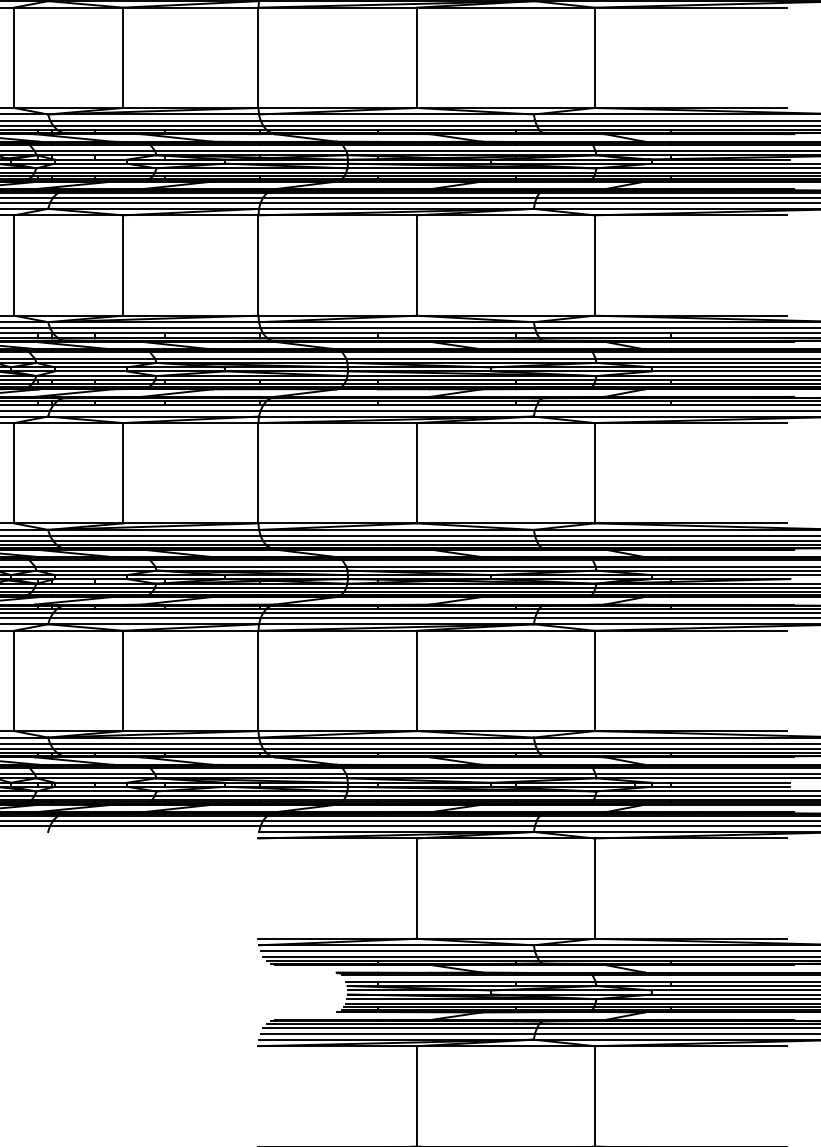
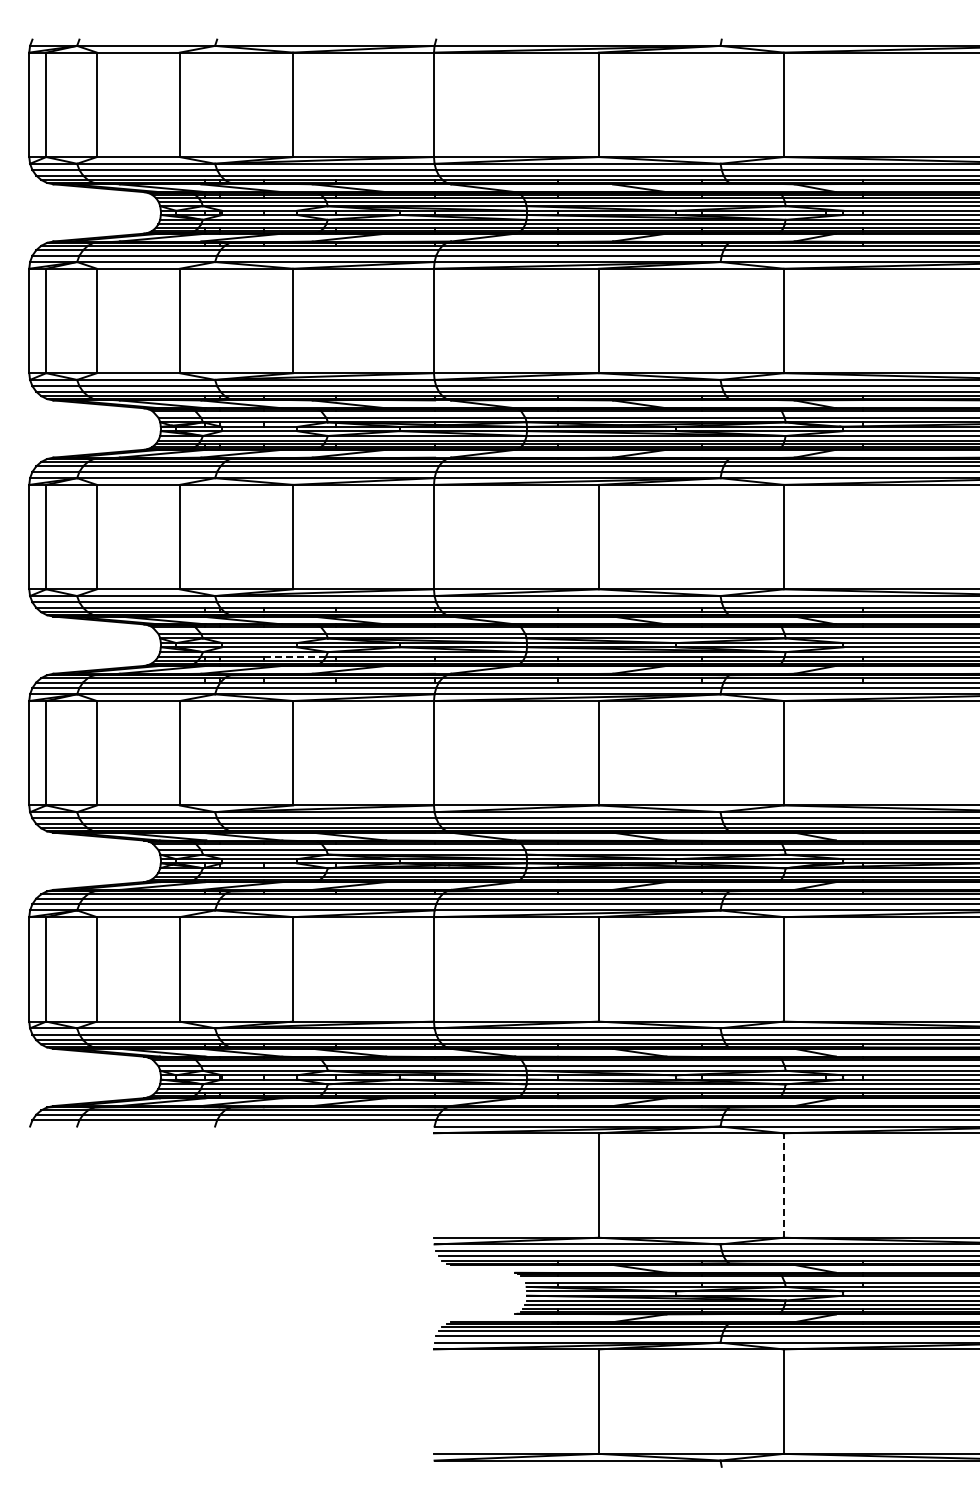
line: (125, 380) -> (295, 656), solid -> dashed
line: (594, 888) -> (783, 1185), solid -> dashed

